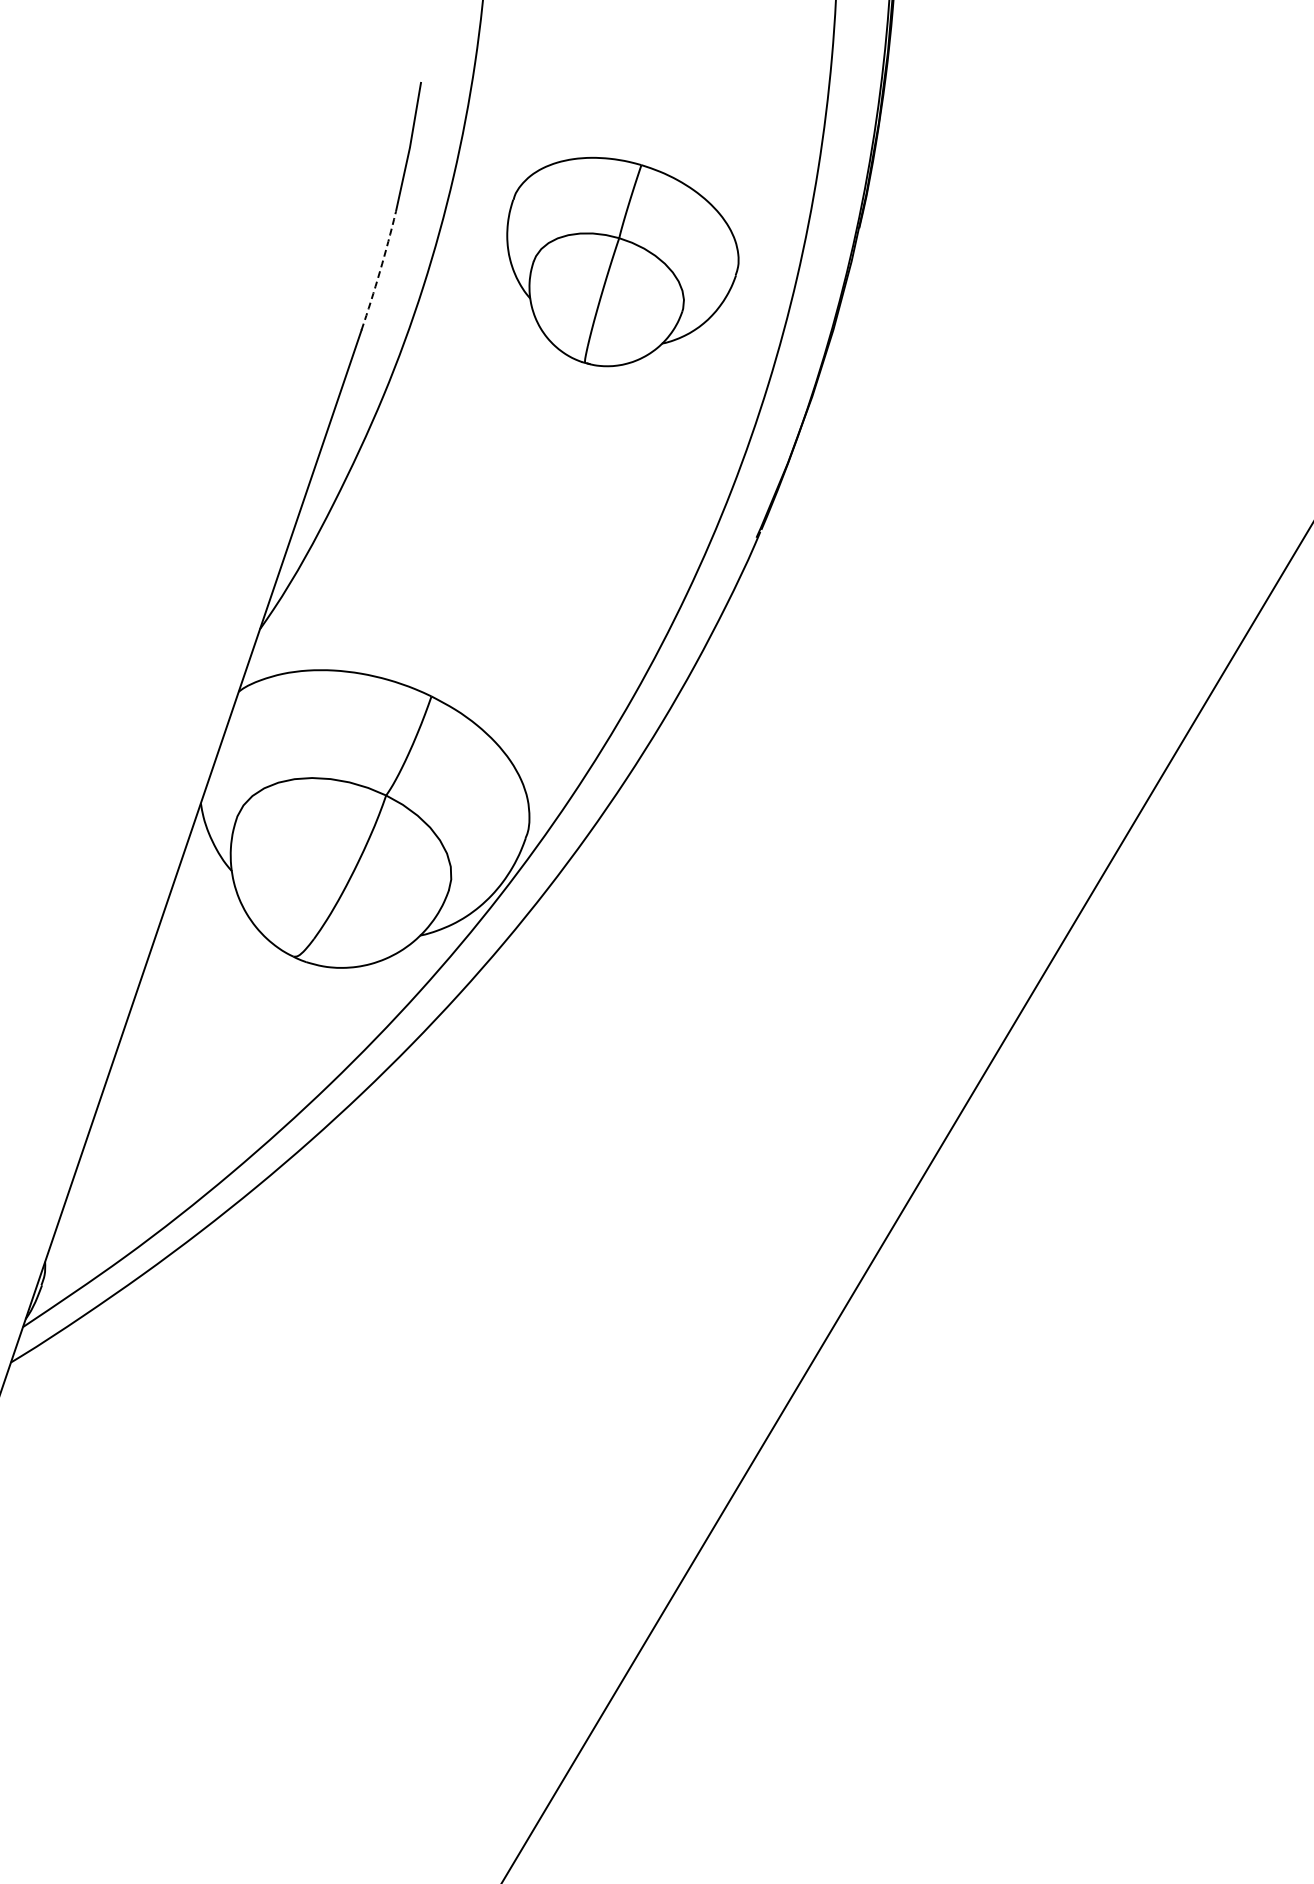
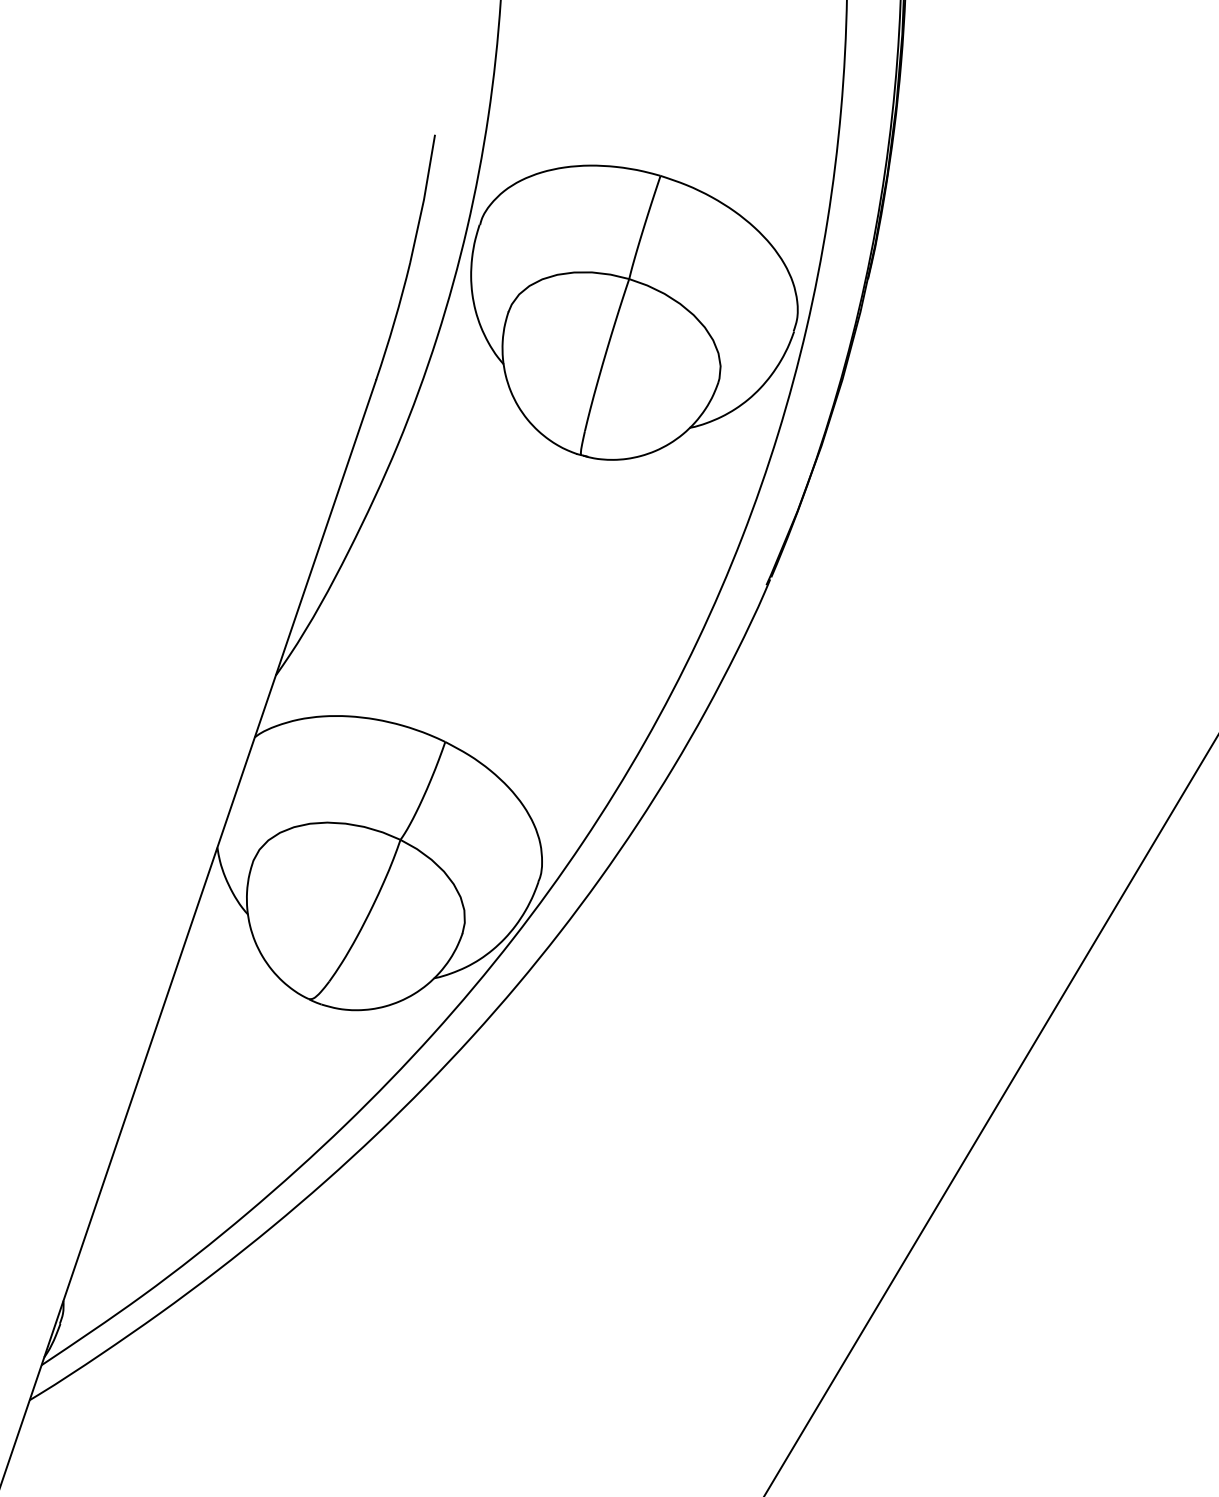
part: (622, 261) -> (634, 312), size x1.43
arc: (380, 271) -> (394, 322), dashed -> solid

